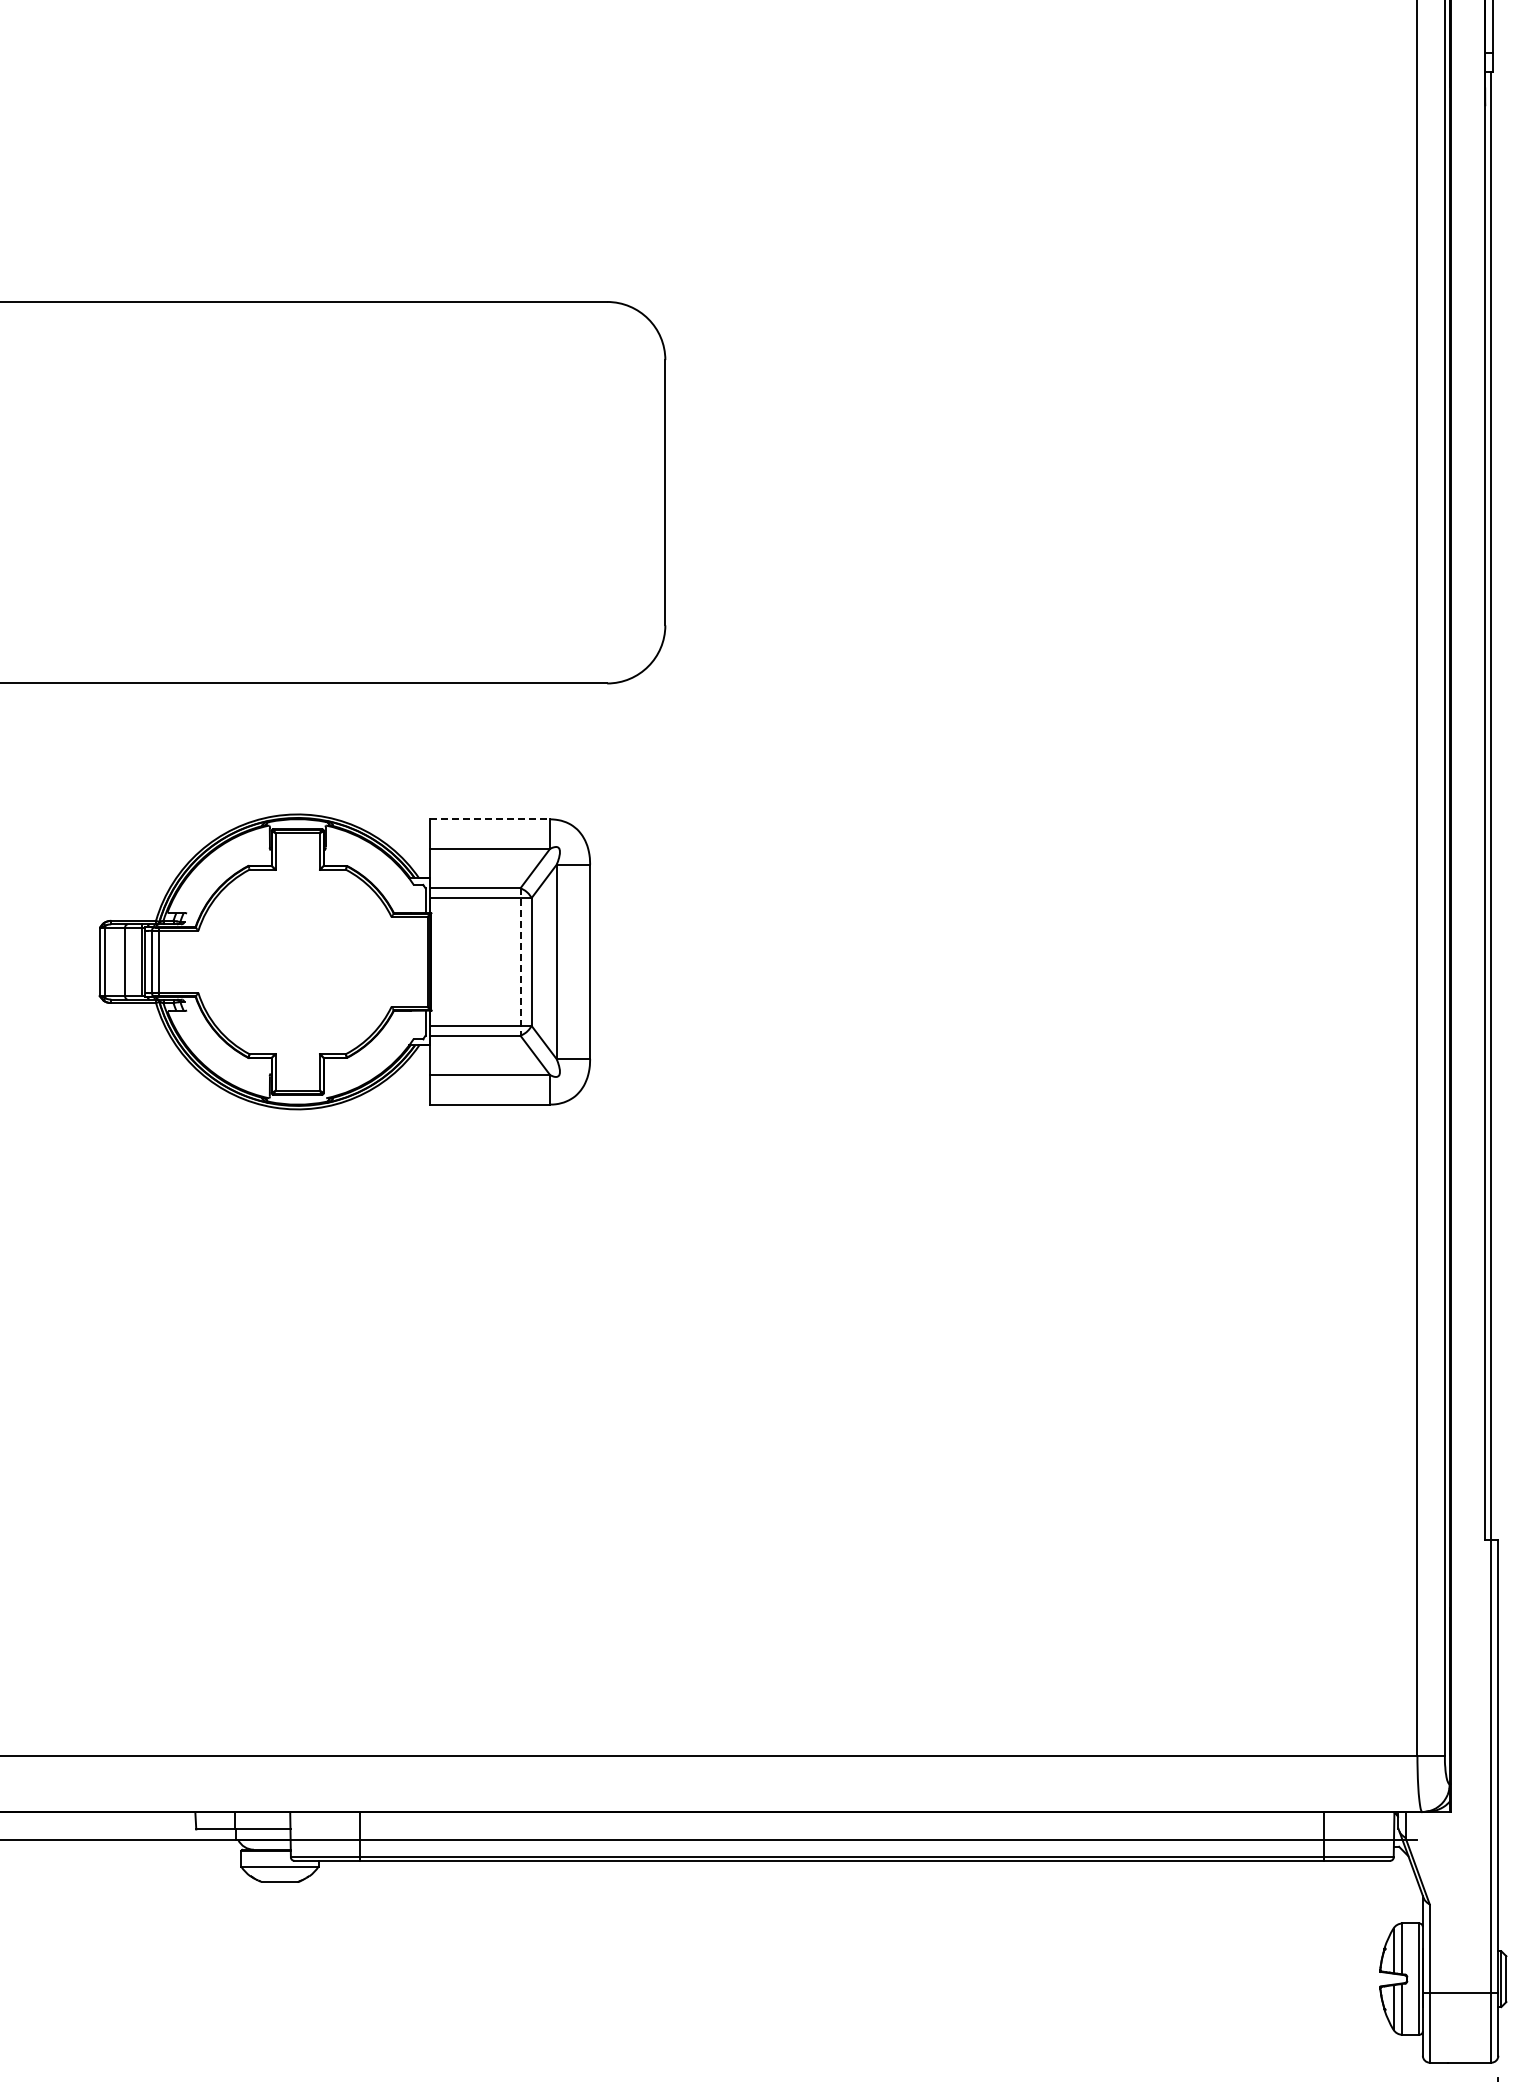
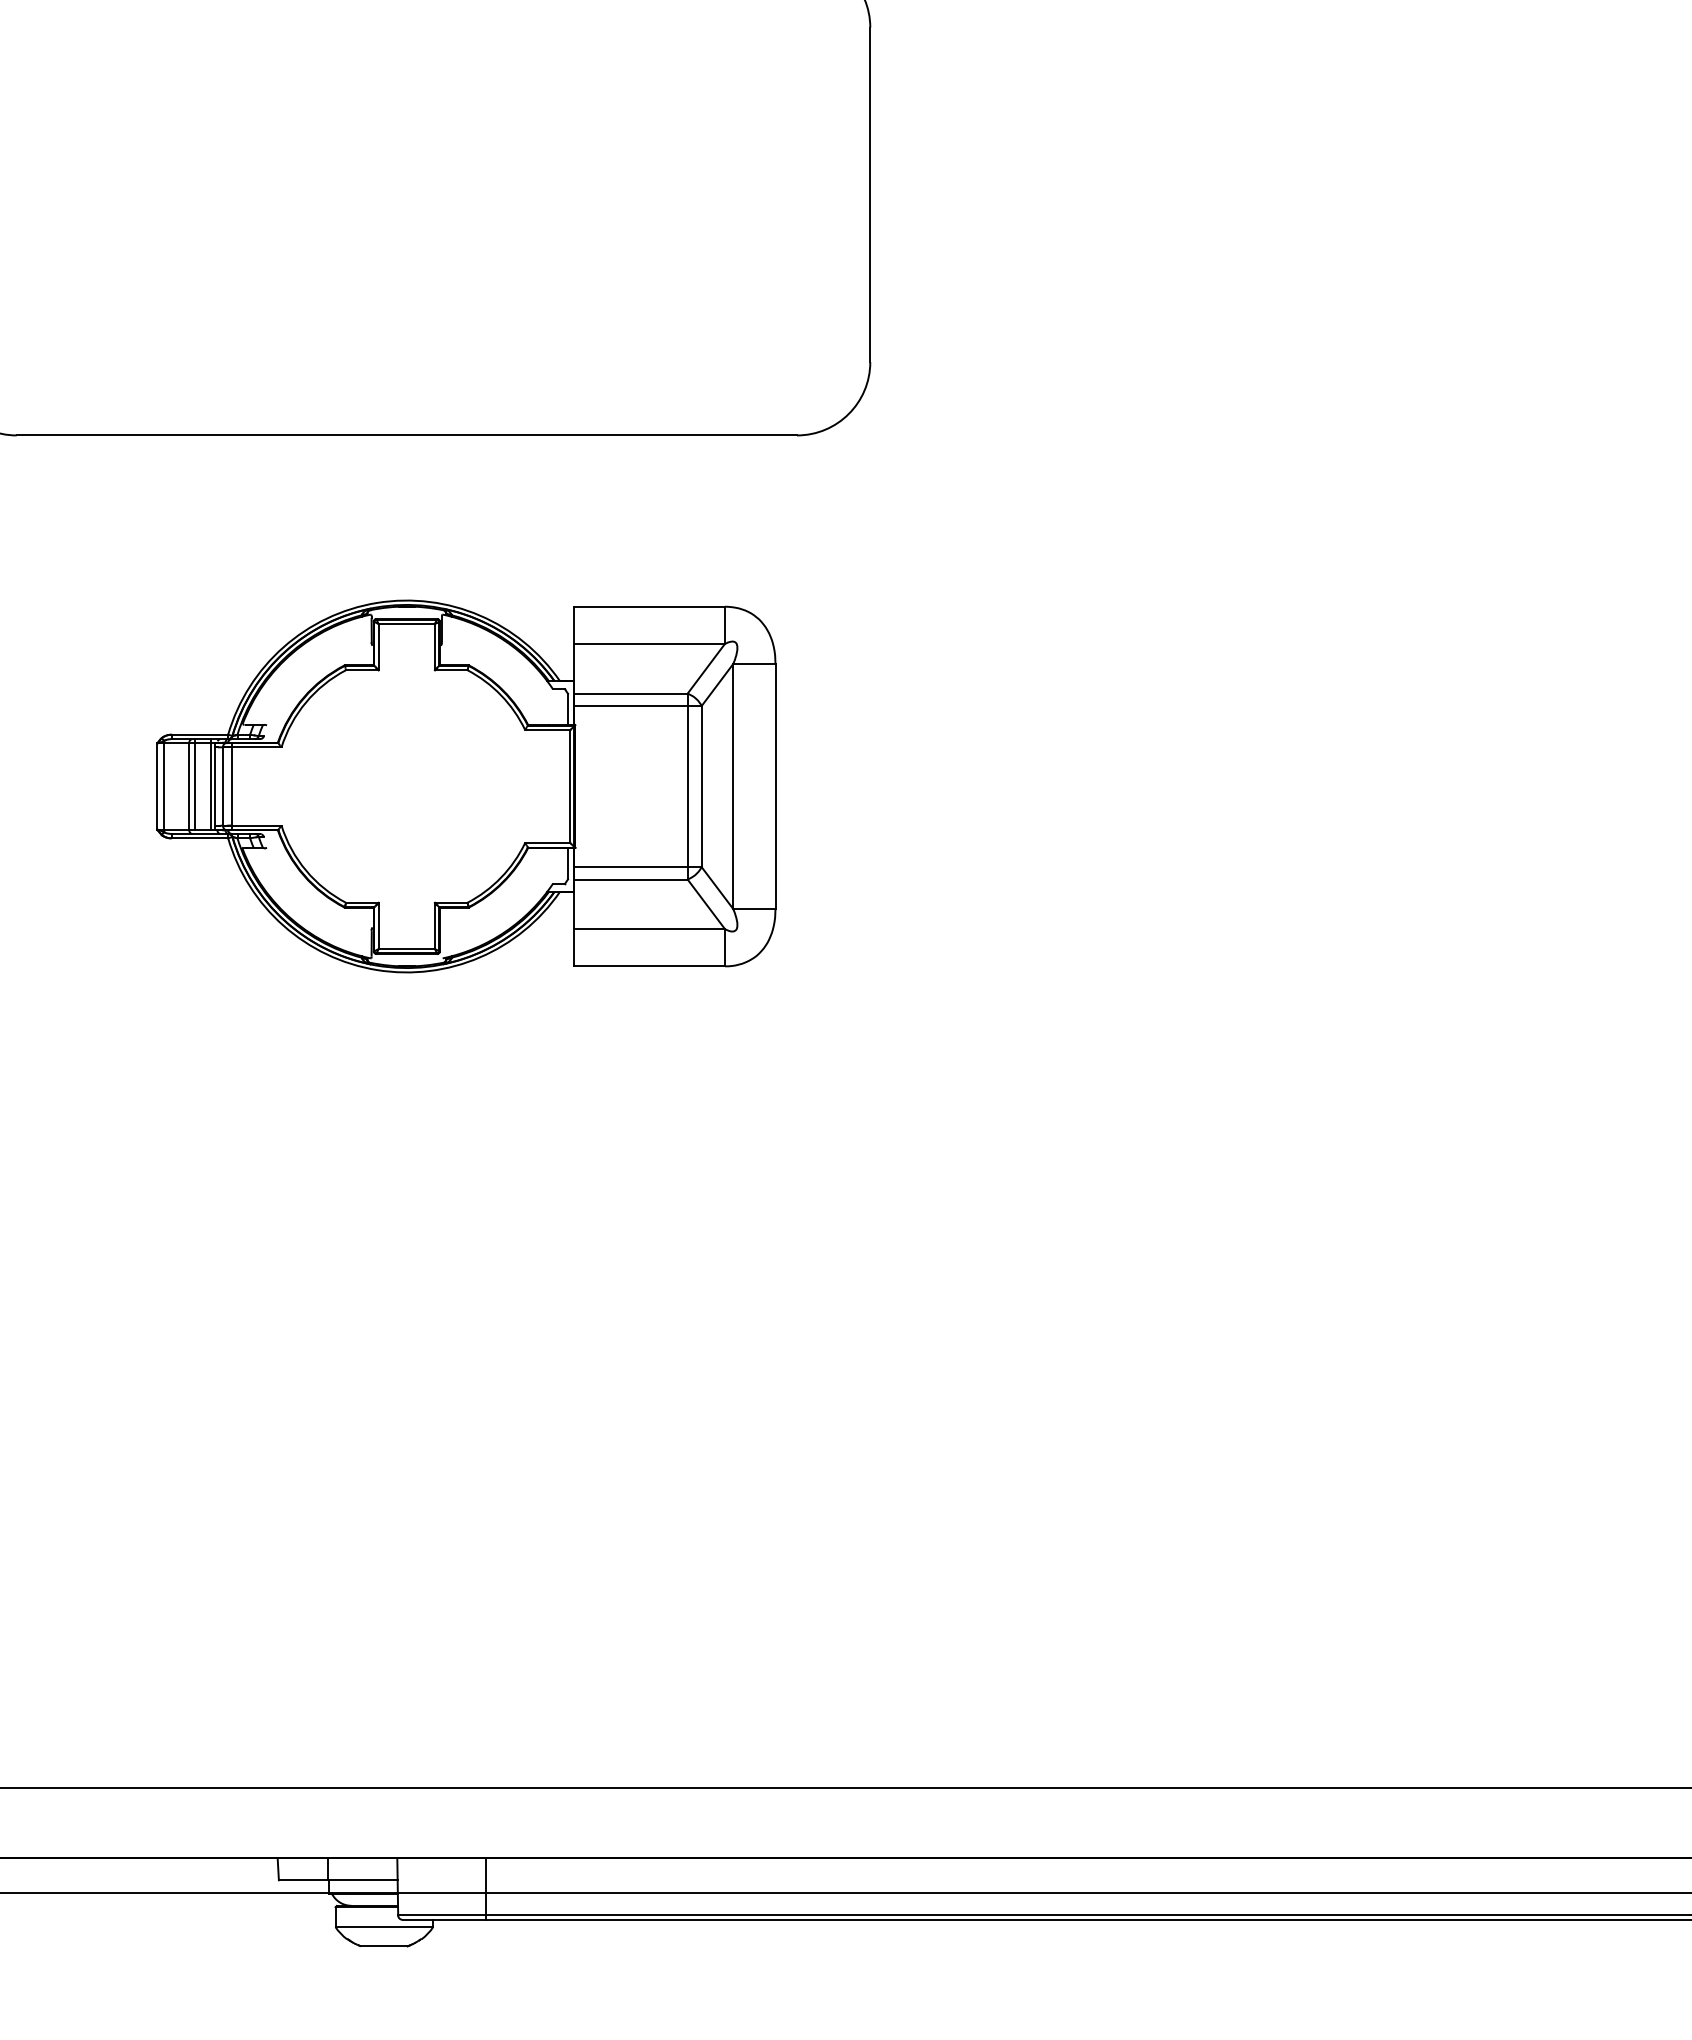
line: (490, 819) -> (649, 606), dashed -> solid
line: (130, 960) -> (195, 784), added
line: (520, 962) -> (687, 787), dashed -> solid

